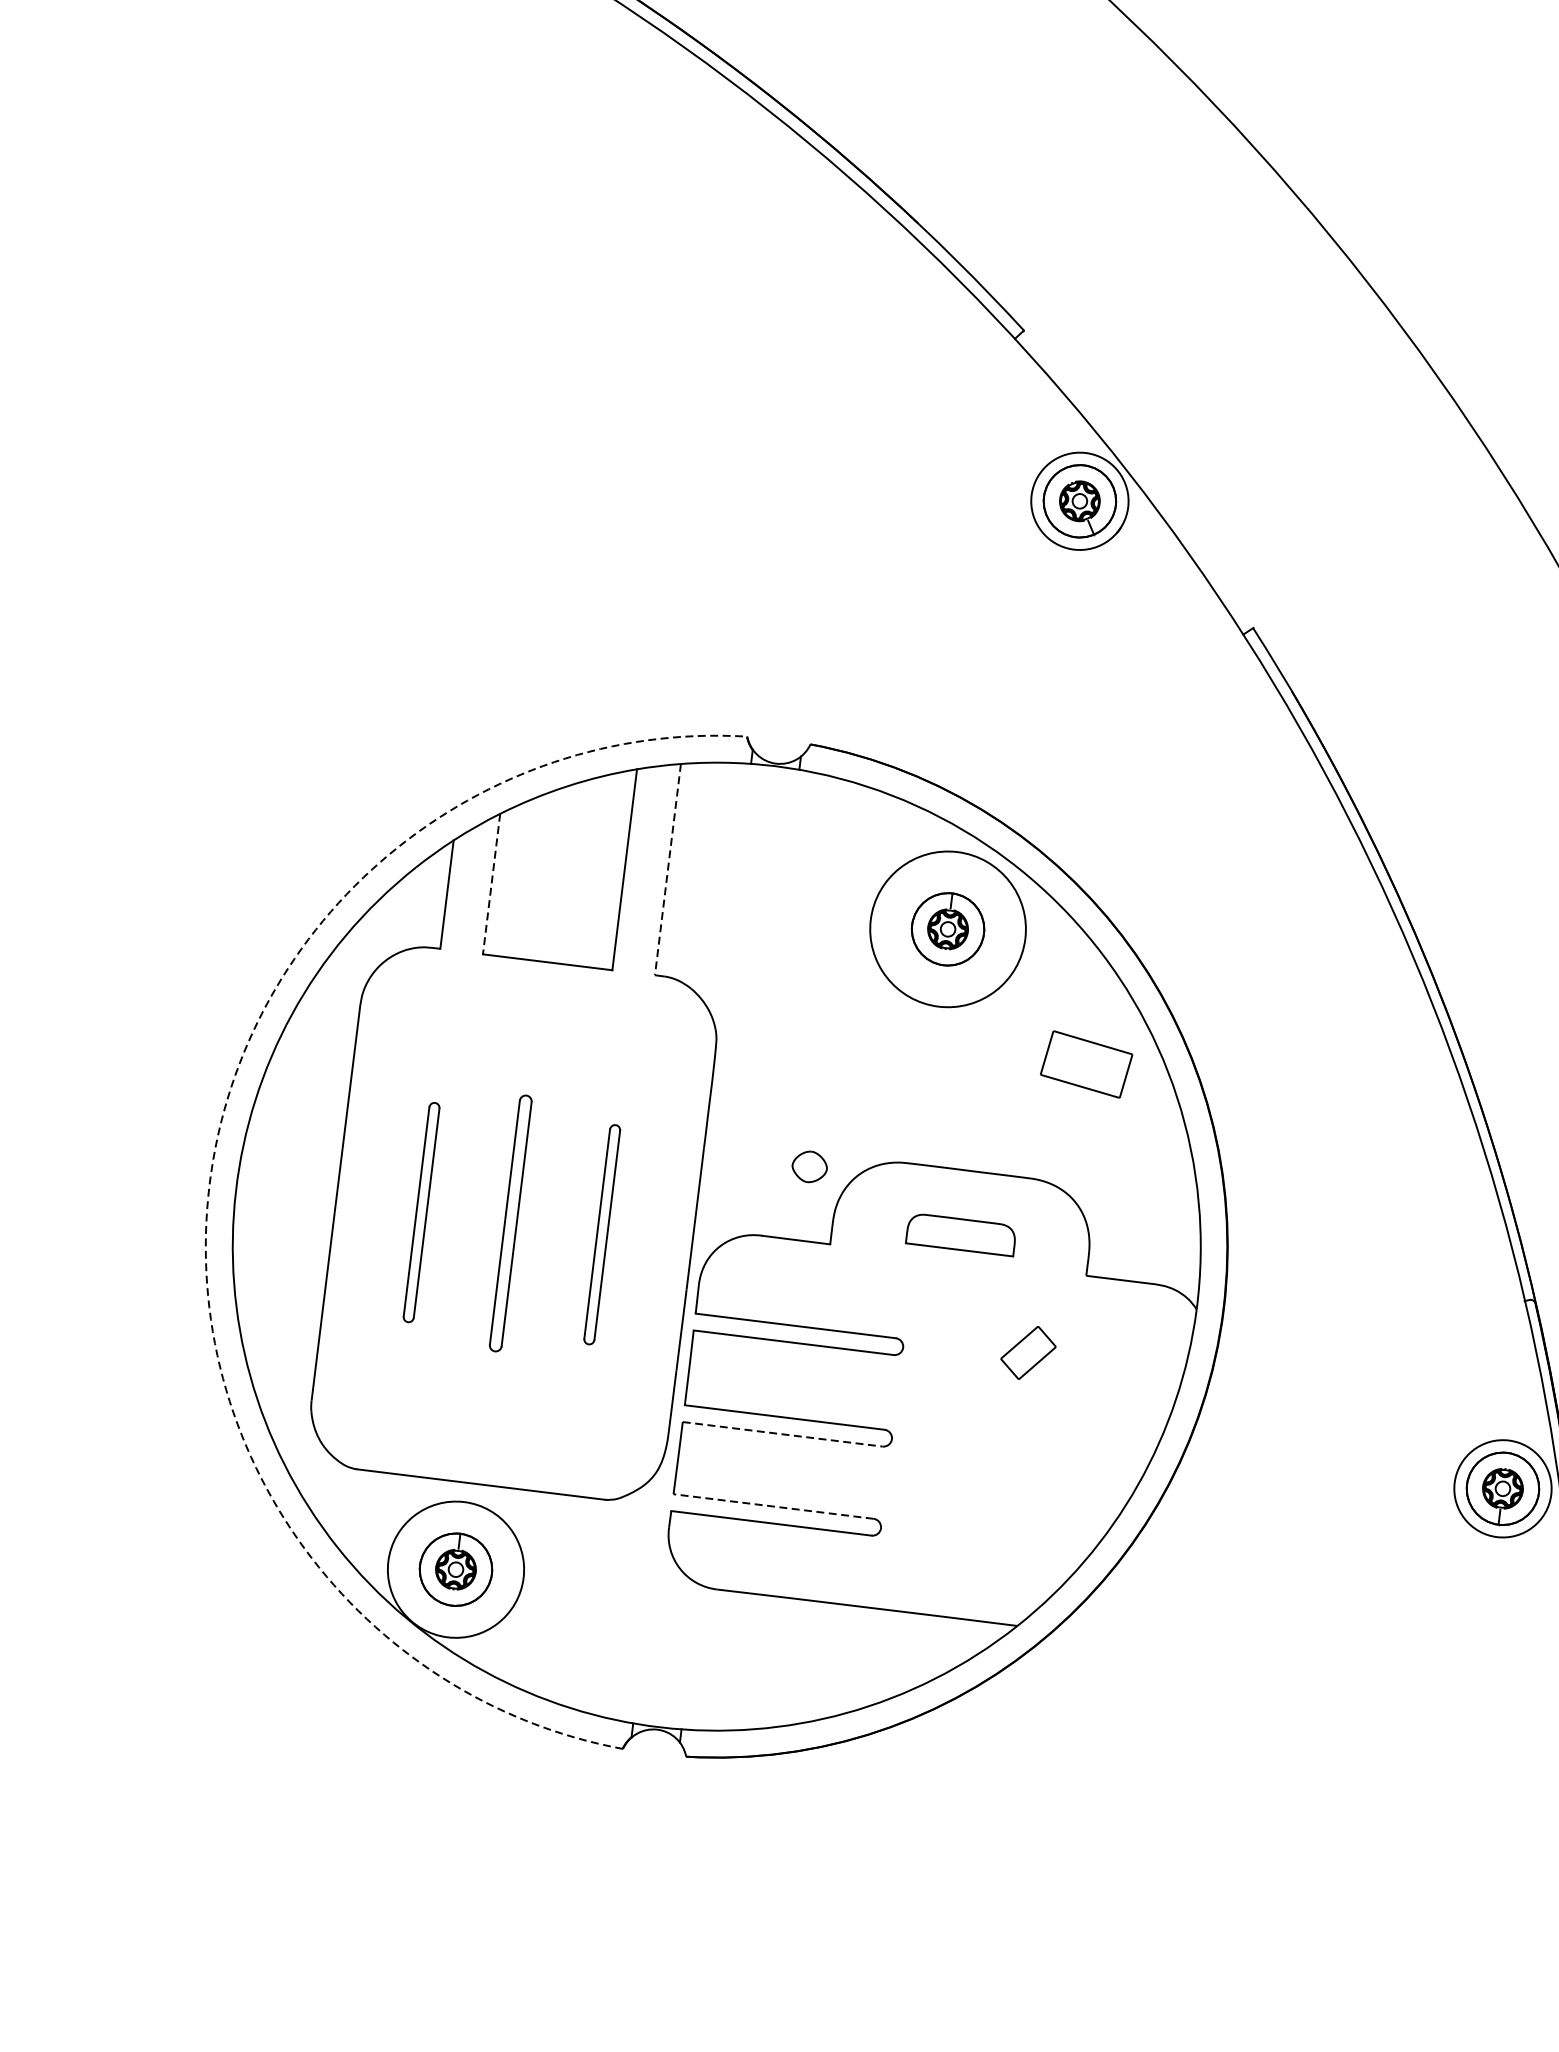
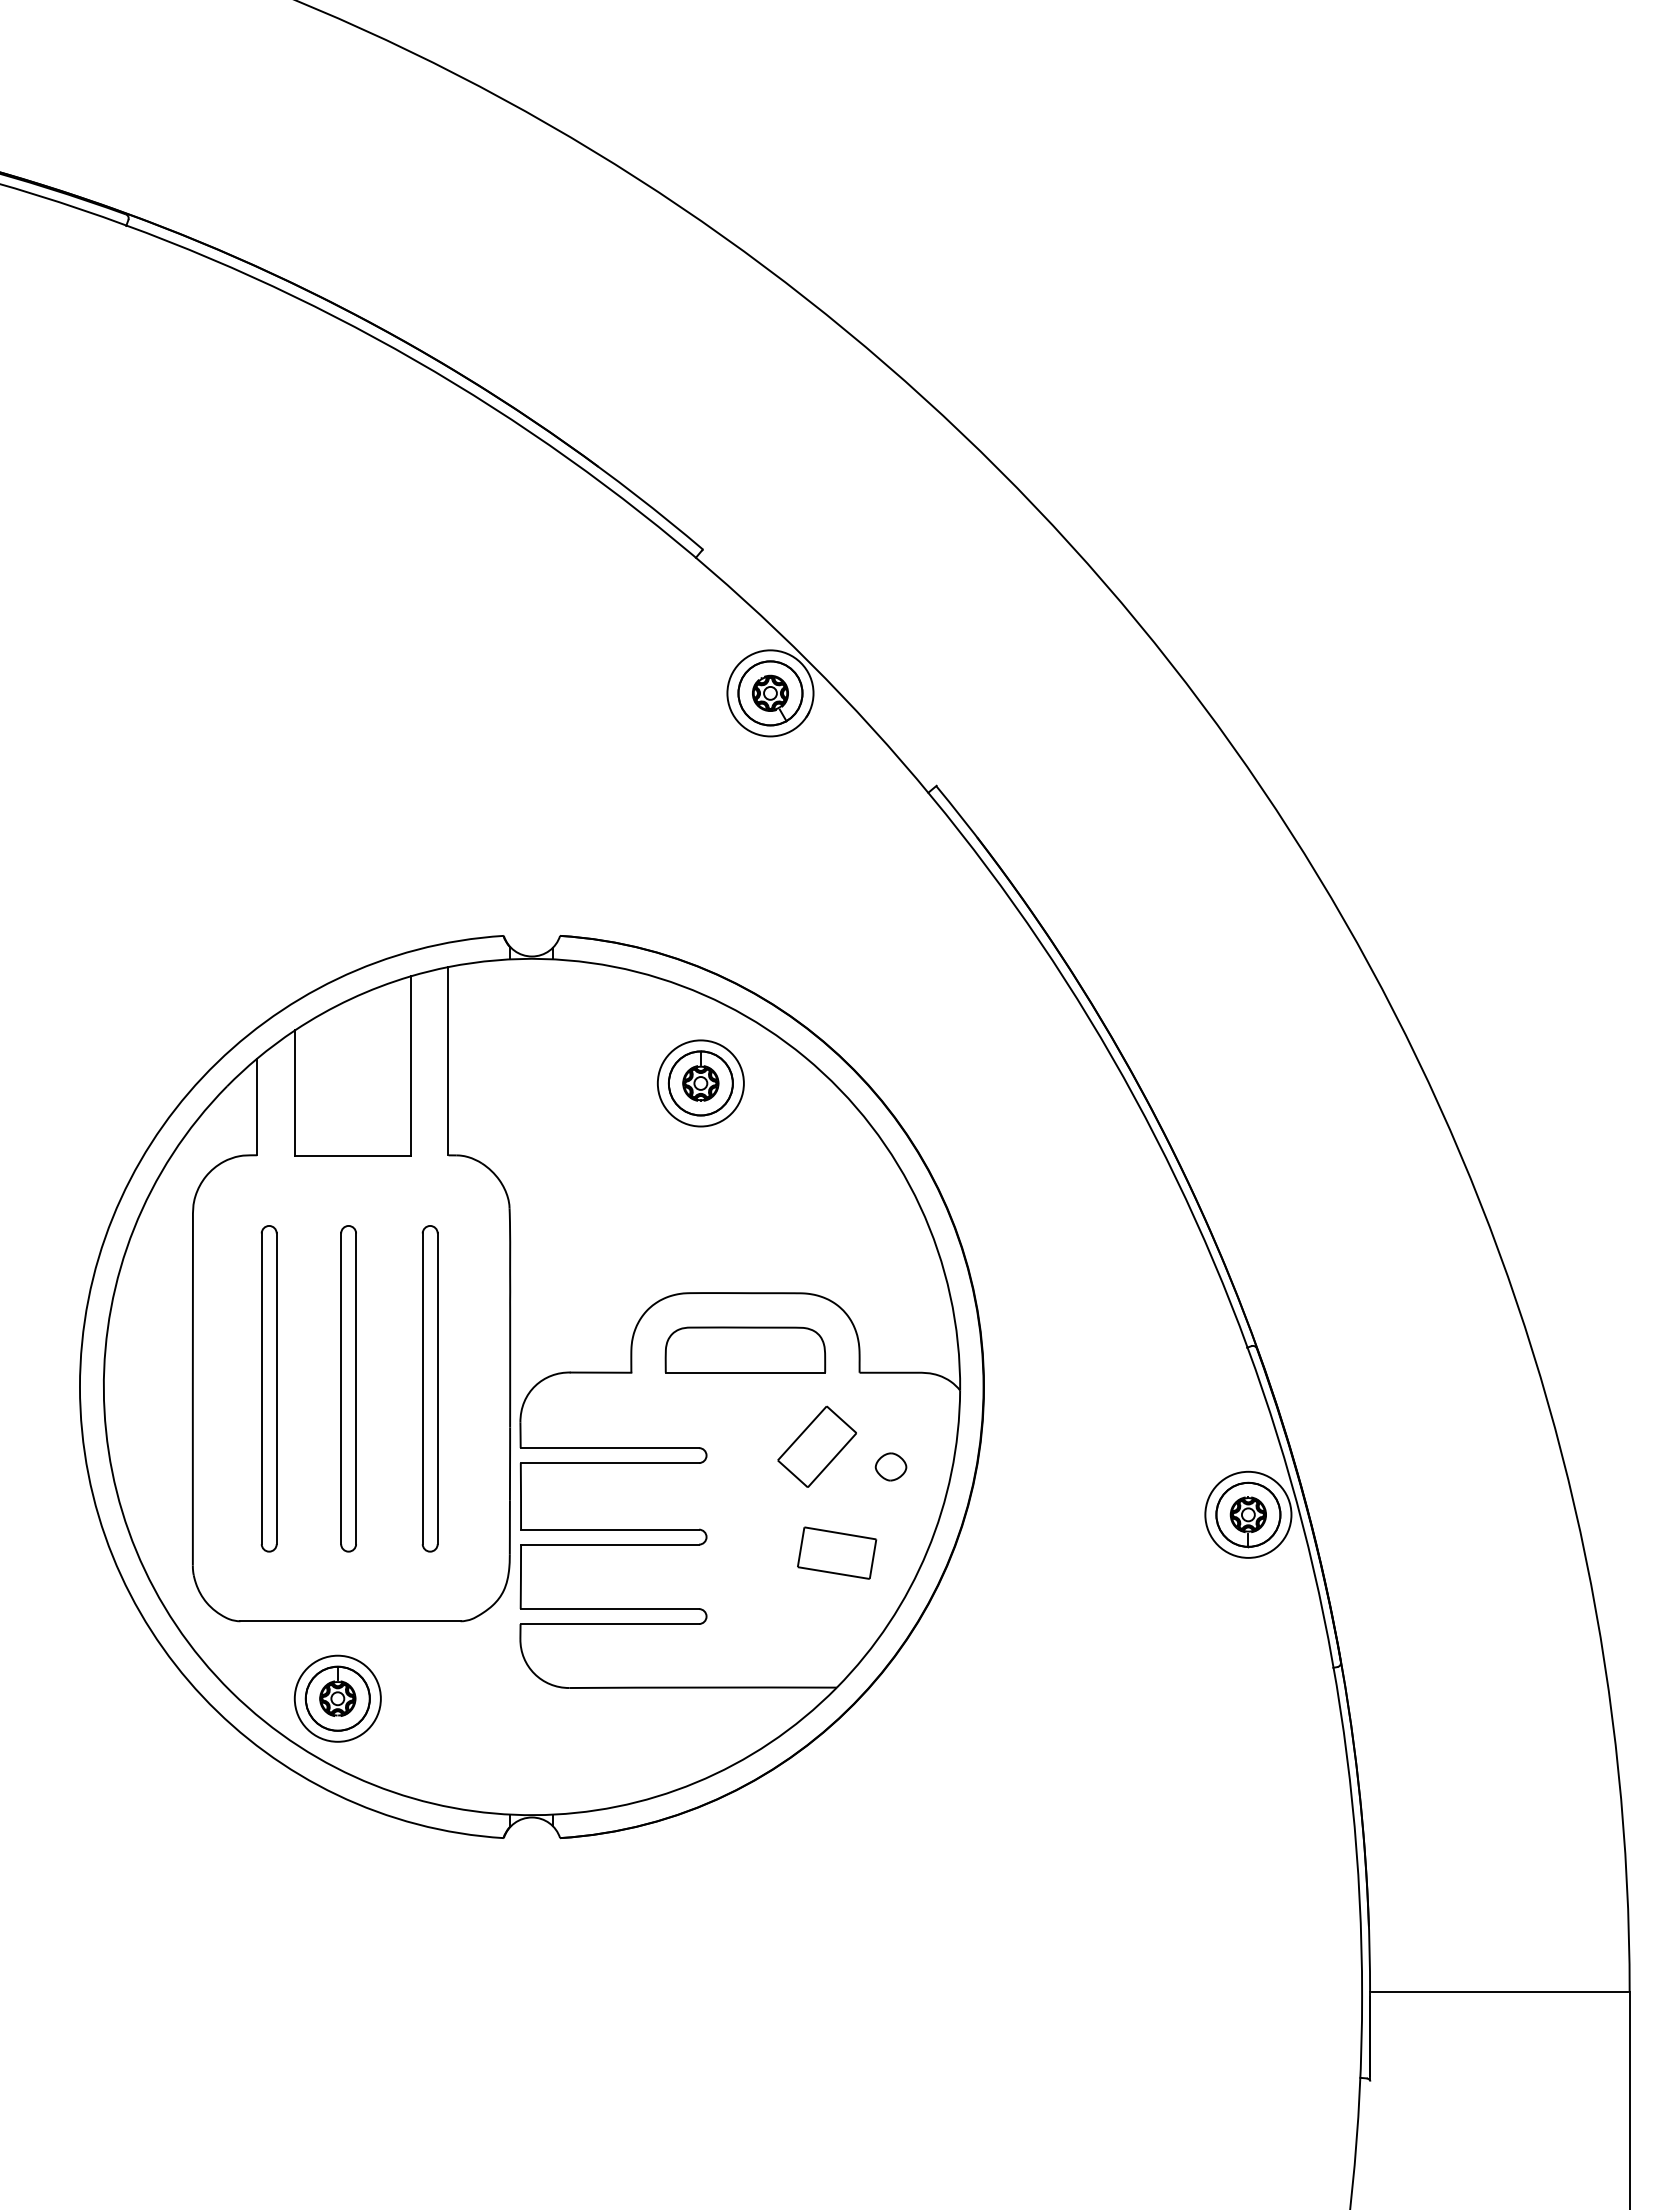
line: (667, 869) -> (448, 1061), dashed -> solid
line: (492, 883) -> (295, 1092), dashed -> solid
circle: (947, 929) -> (700, 1083), size x0.62
part: (1087, 1063) -> (837, 1552), moved
part: (809, 1166) -> (890, 1466), moved
arc: (209, 1184) -> (79, 1387), dashed -> solid
part: (420, 1212) -> (268, 1388), size x1.67
part: (510, 1223) -> (348, 1388), size x1.43
part: (601, 1234) -> (429, 1388), size x1.67
part: (961, 1234) -> (745, 1349), size x1.67
part: (1027, 1352) -> (816, 1446), size x1.67
line: (783, 1434) -> (610, 1544), dashed -> solid
line: (773, 1506) -> (609, 1609), dashed -> solid
circle: (455, 1569) -> (337, 1698), size x0.71

